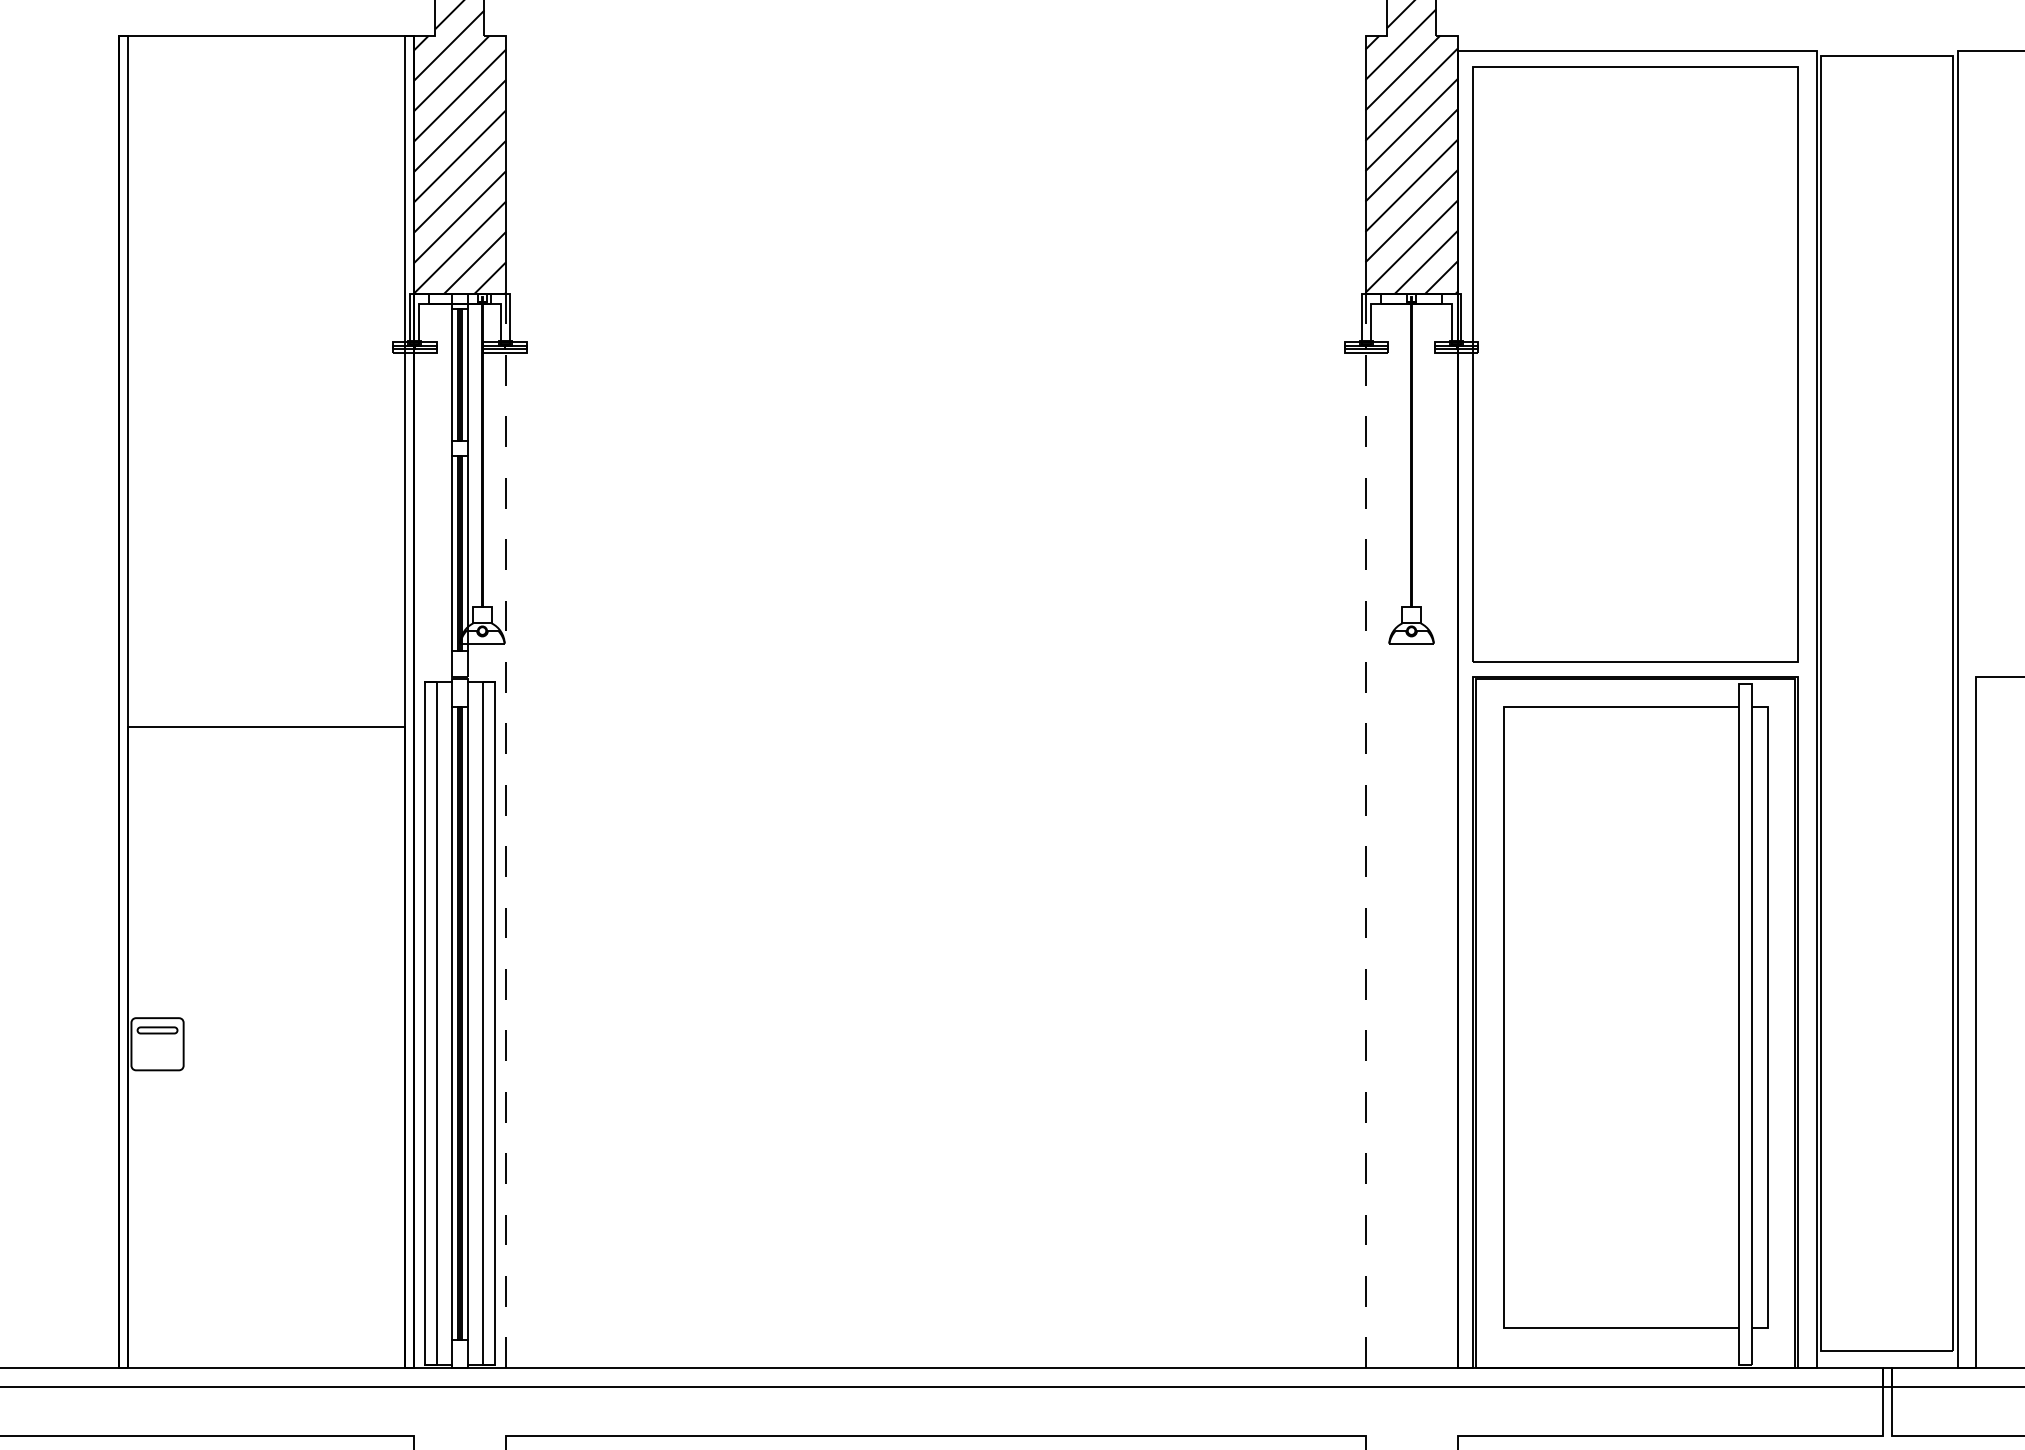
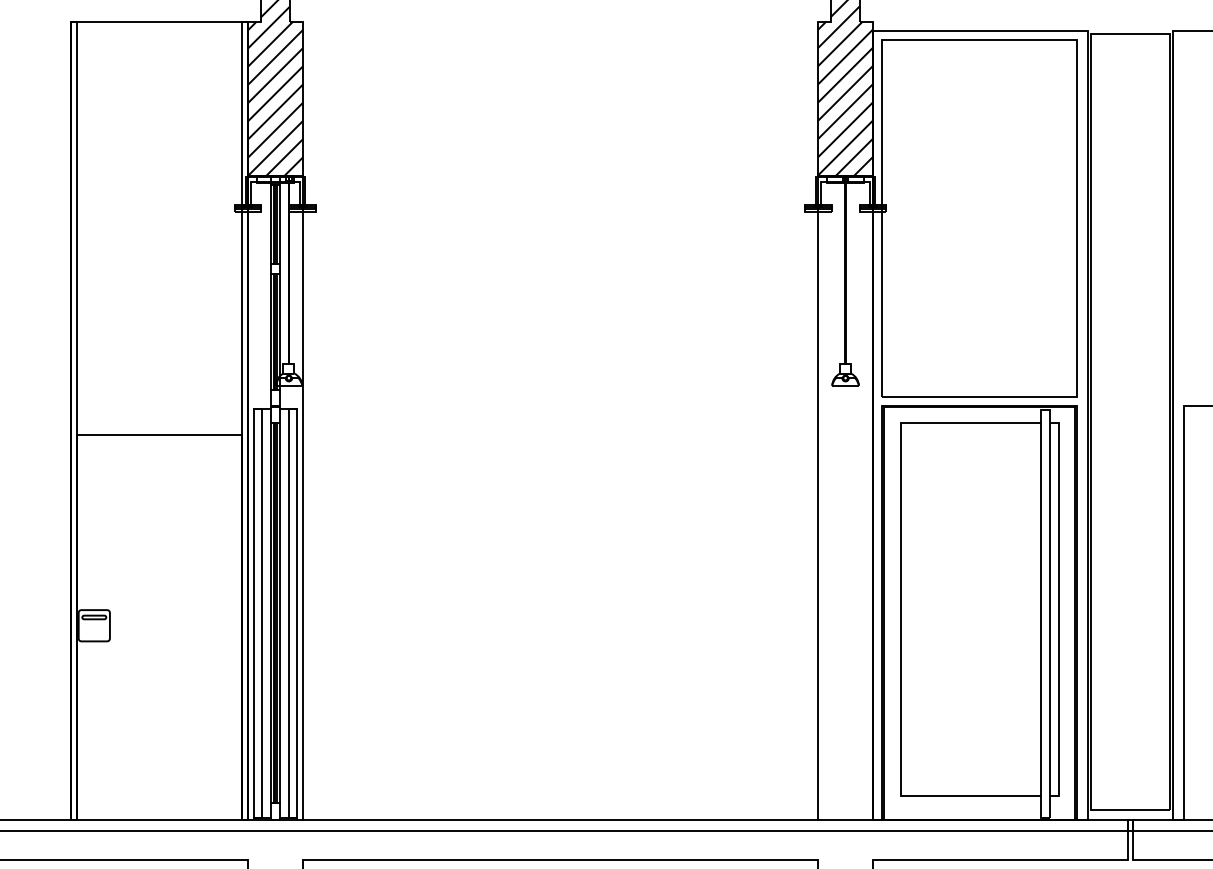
line: (506, 830) -> (303, 497), dashed -> solid
line: (1364, 830) -> (817, 497), dashed -> solid

